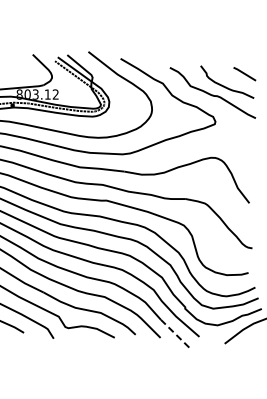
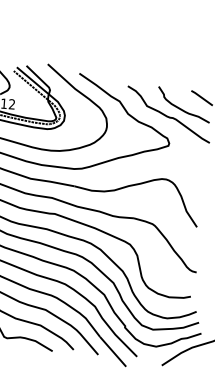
line: (175, 333) -> (113, 351), dashed -> solid

